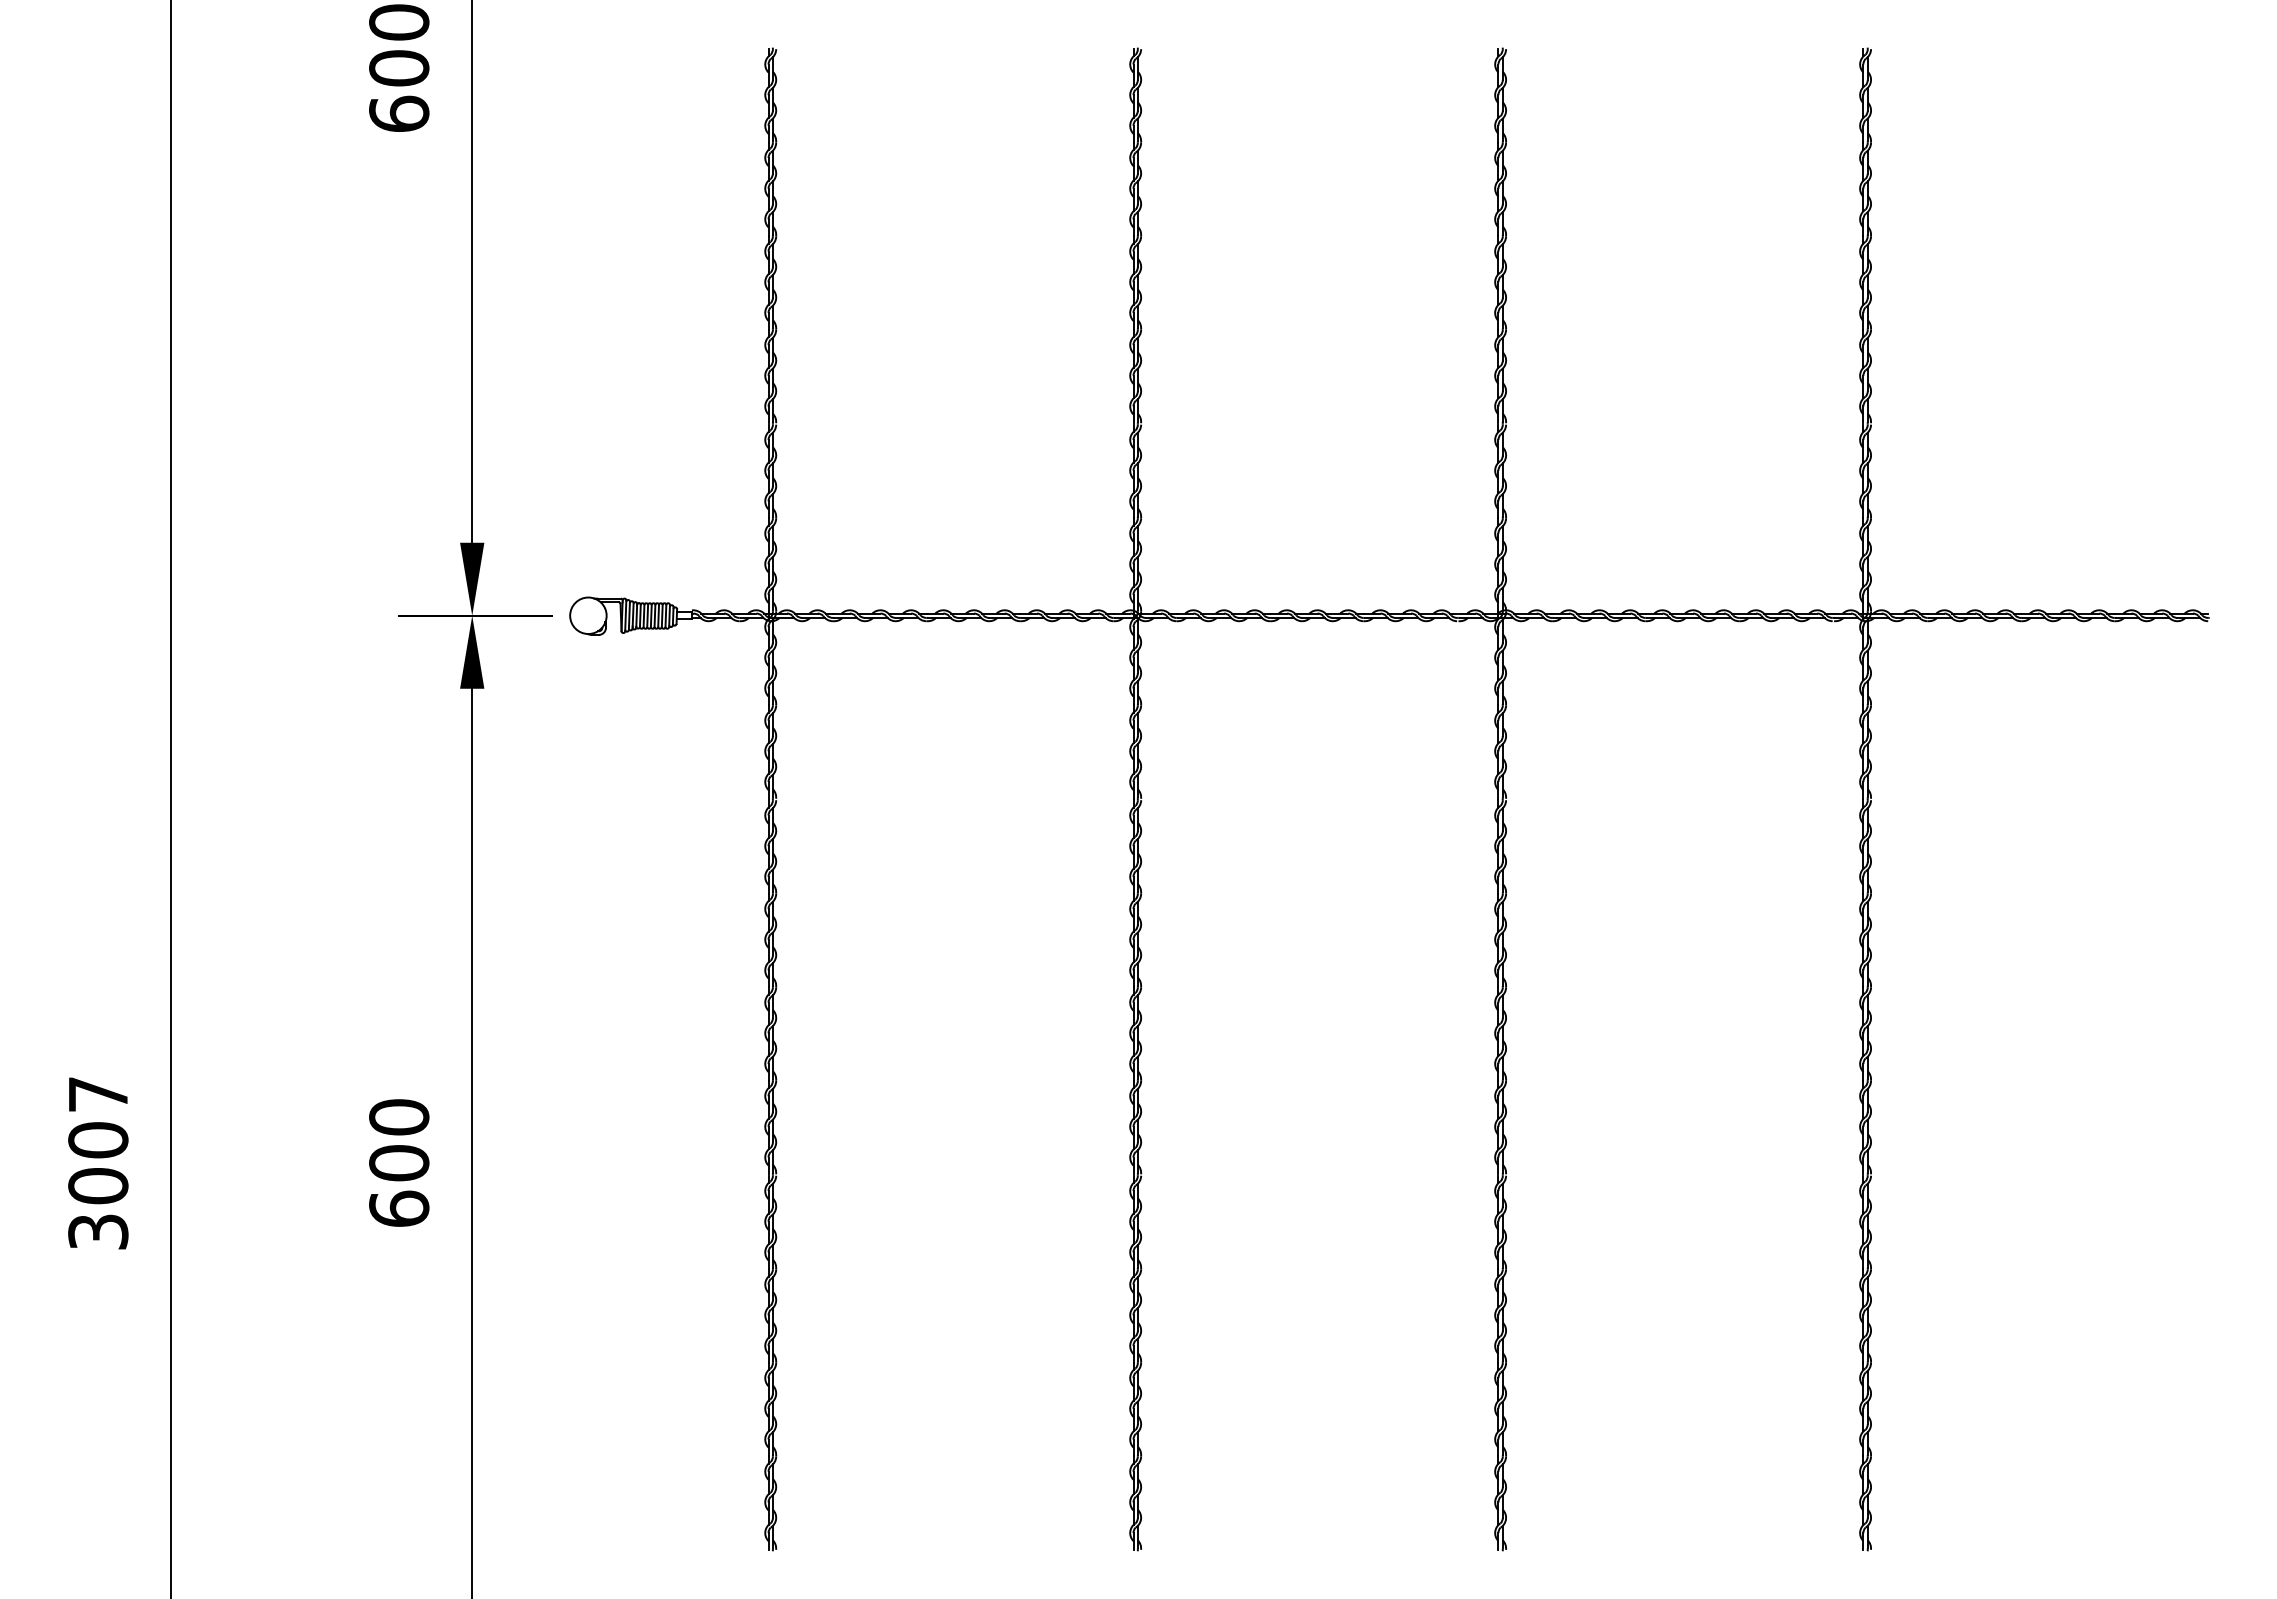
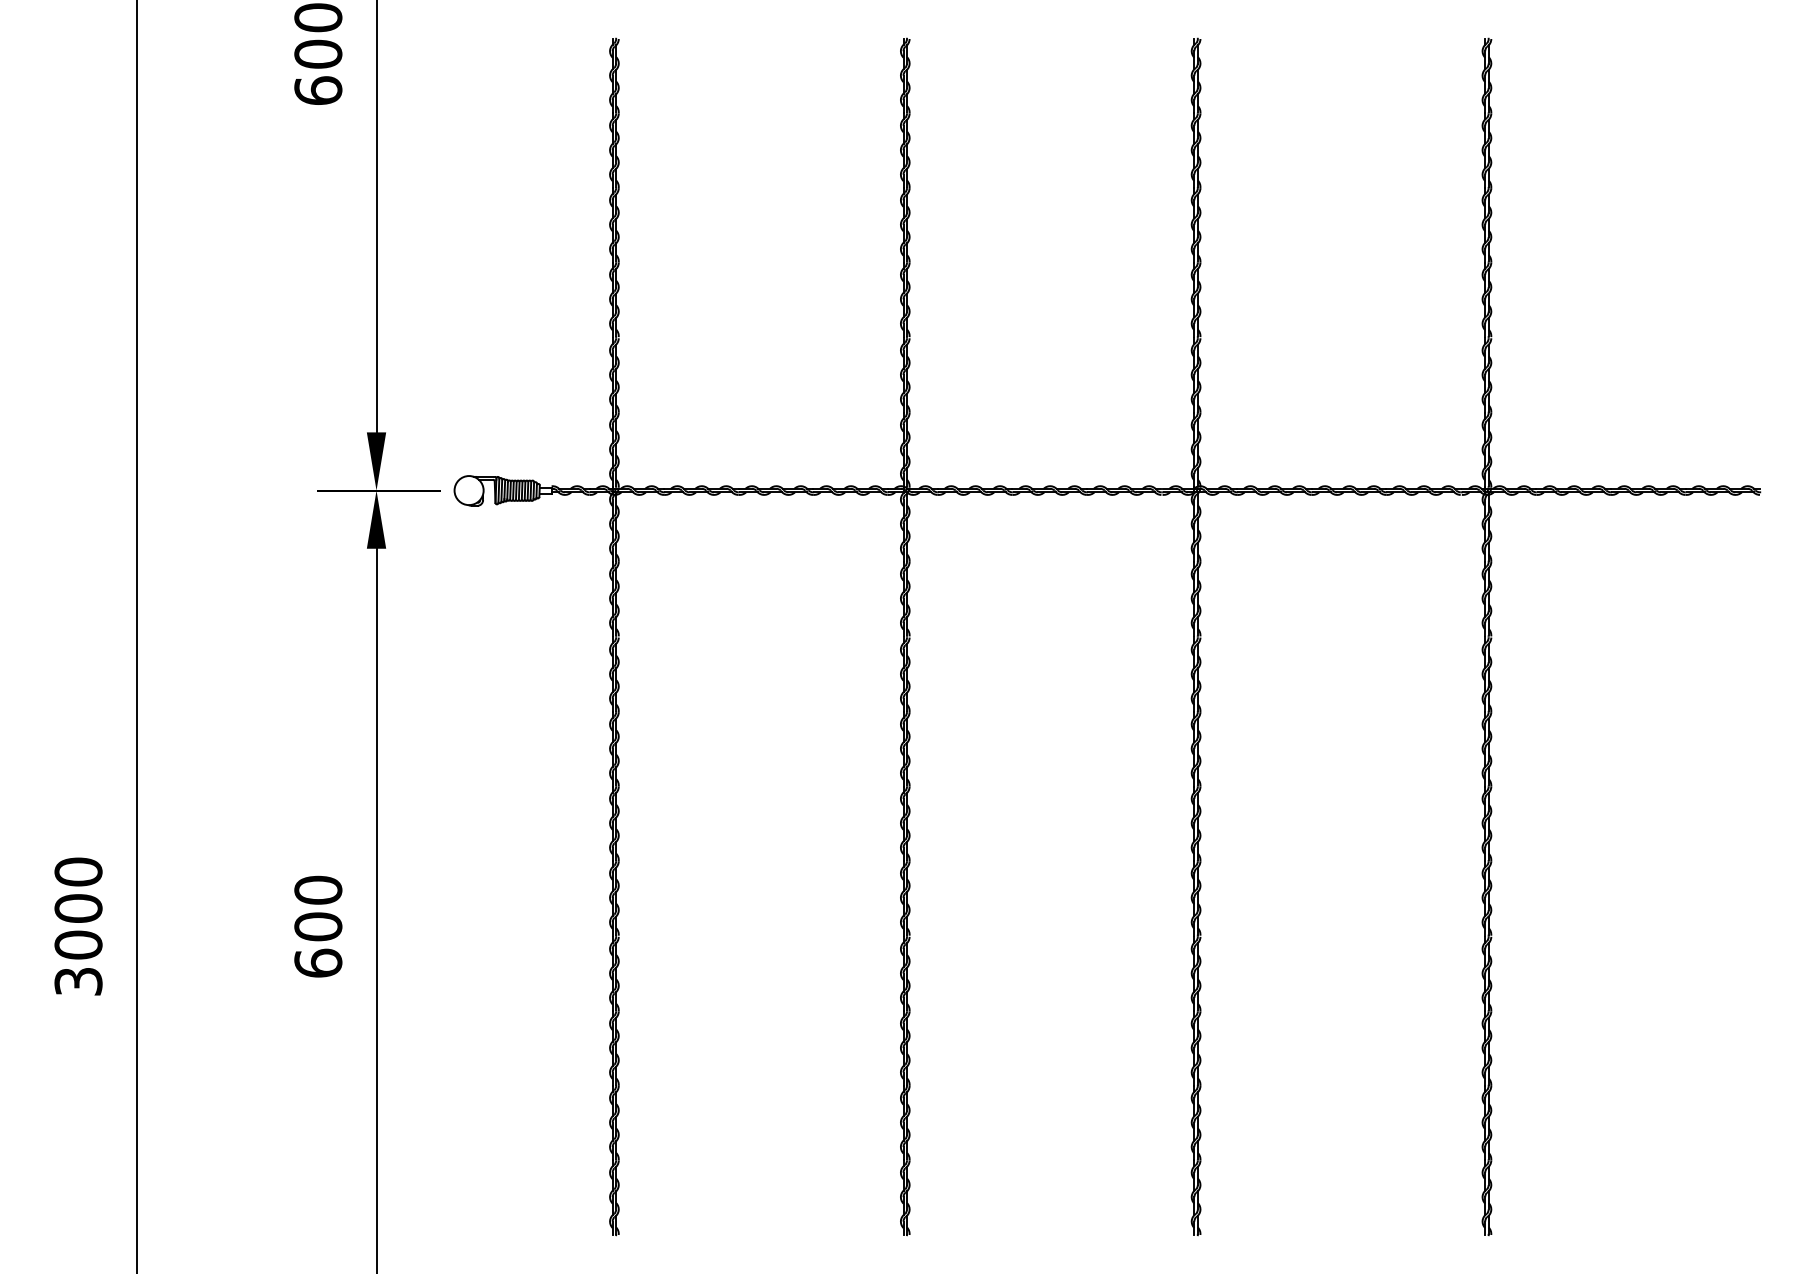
text: (98, 1093) -> (78, 871), 3007 -> 3000

